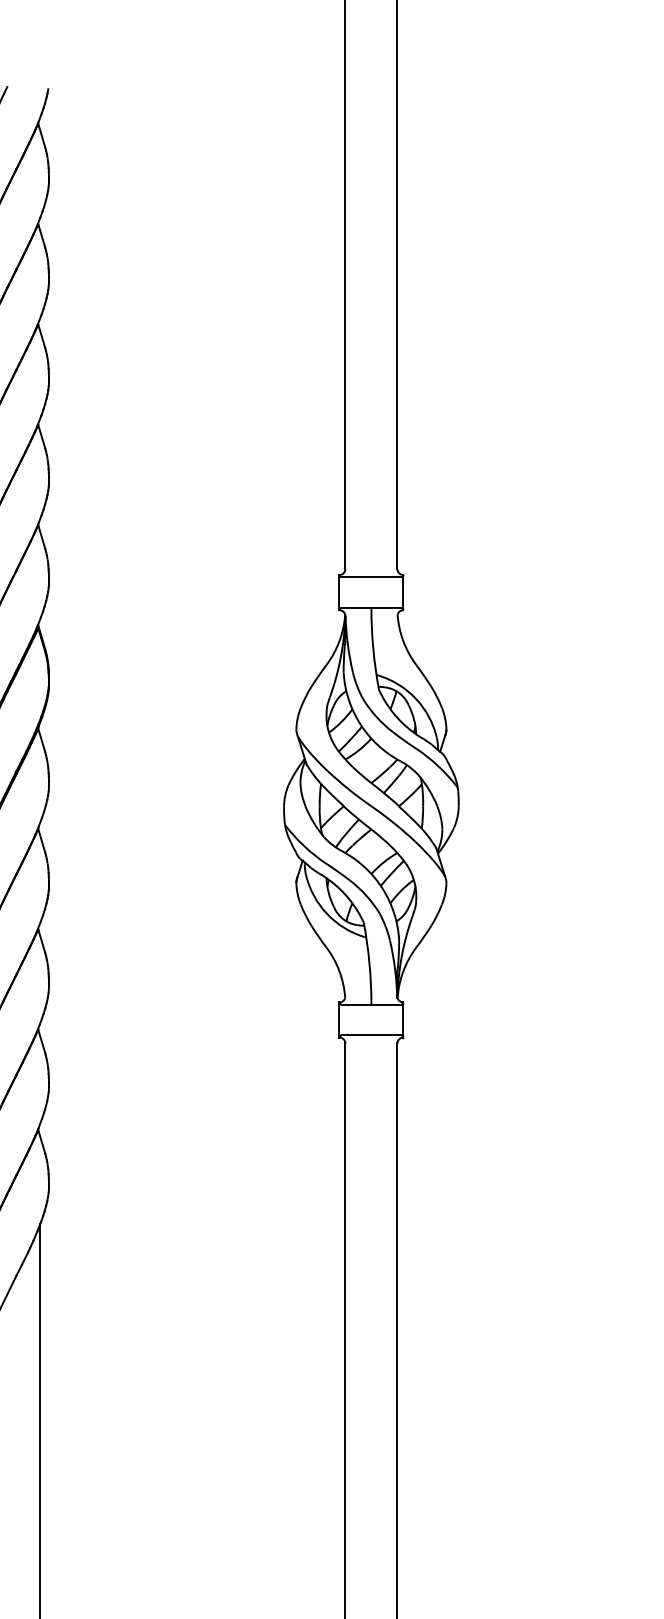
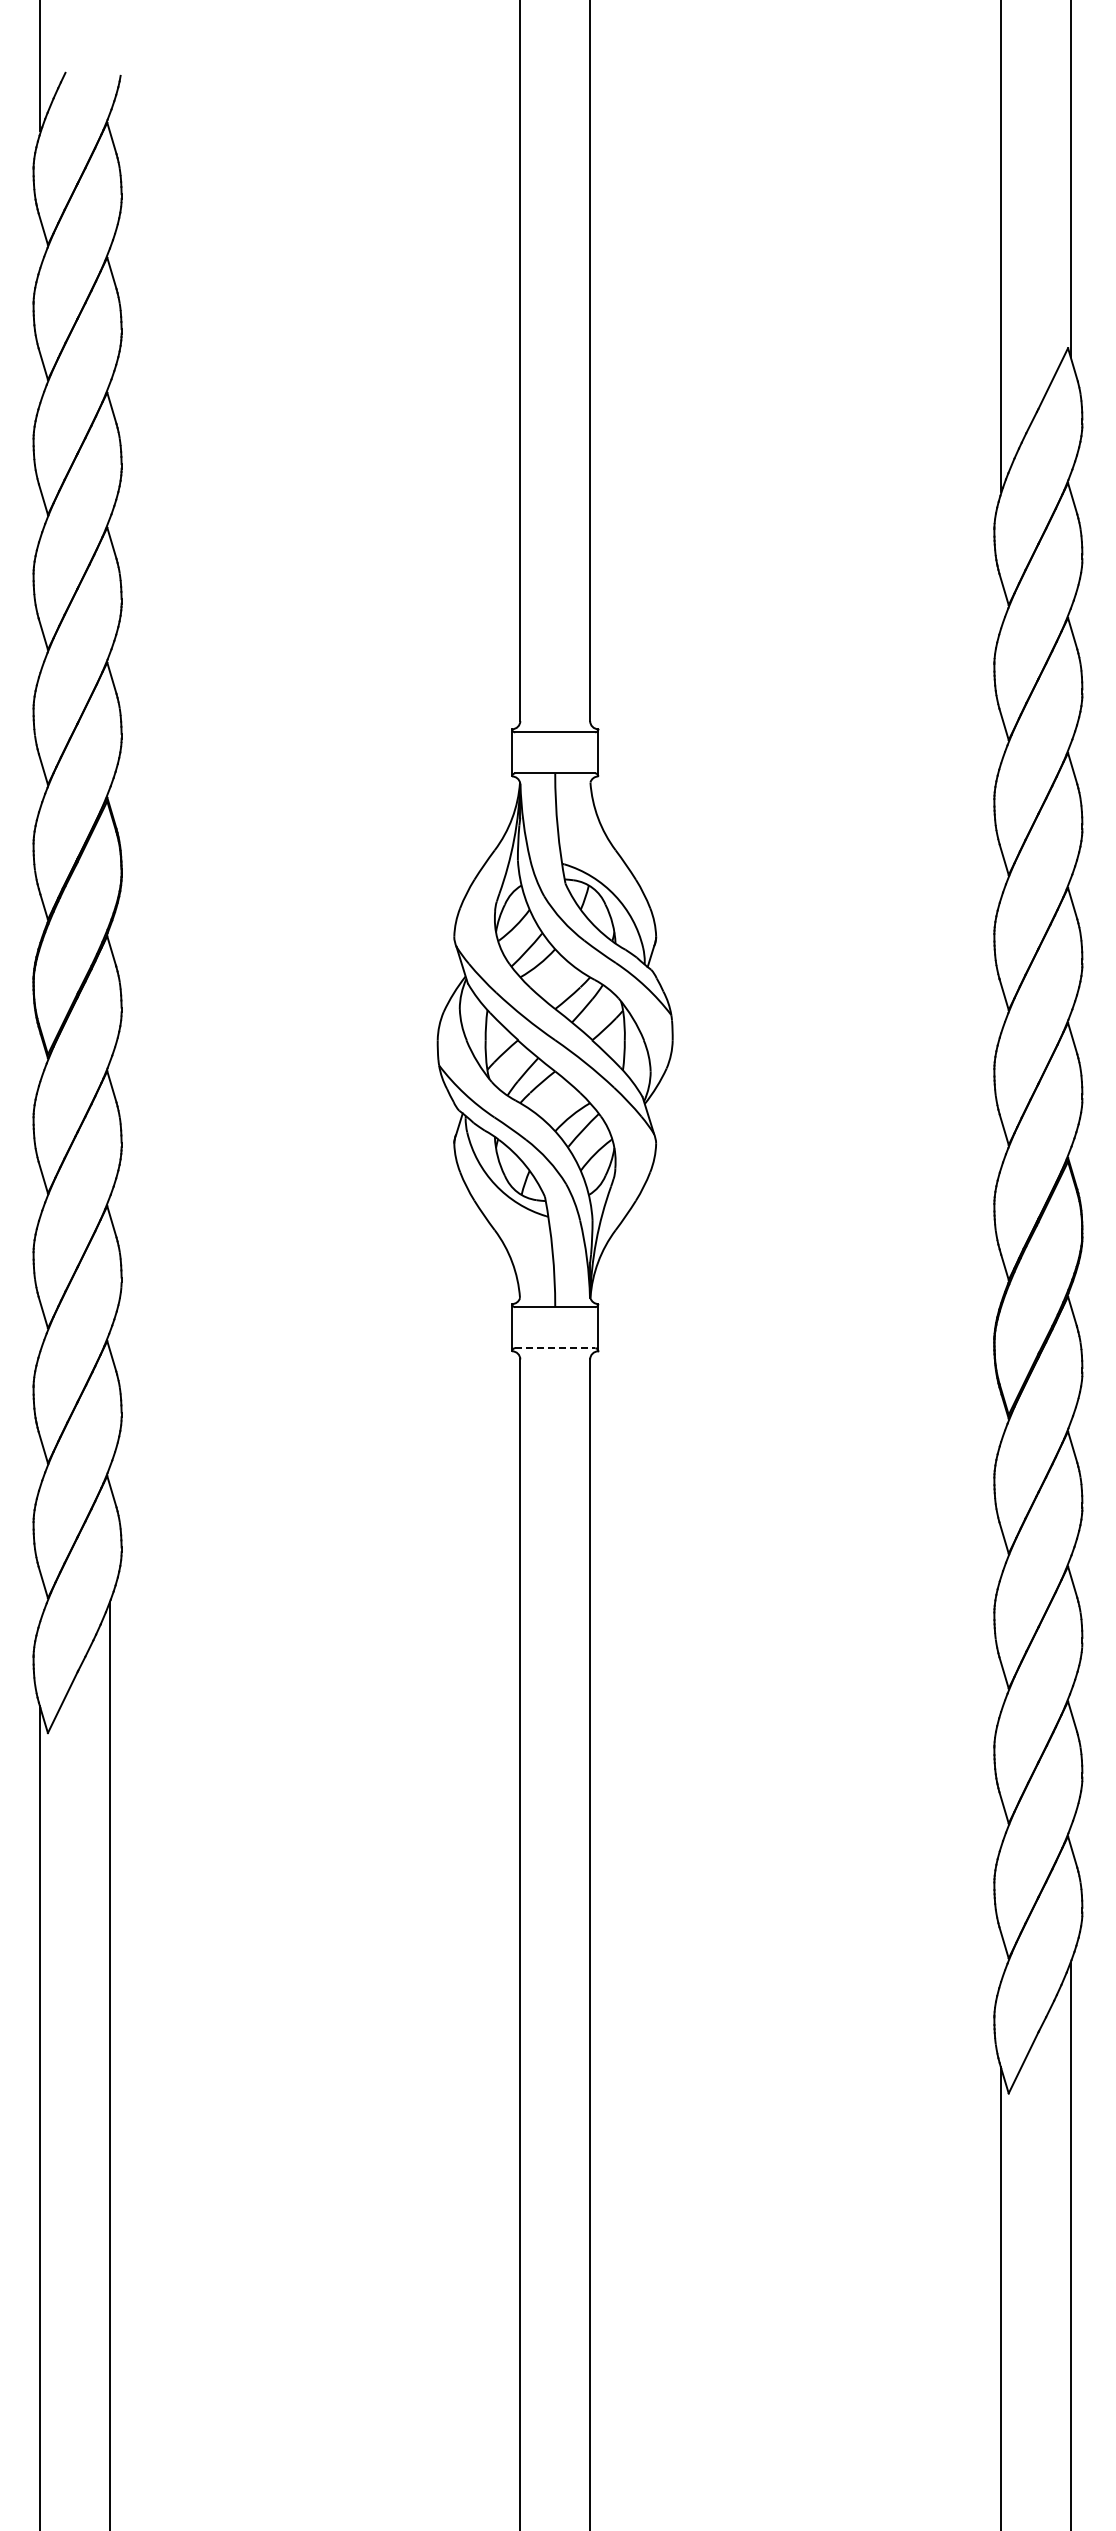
line: (371, 1035) -> (555, 1348), solid -> dashed

